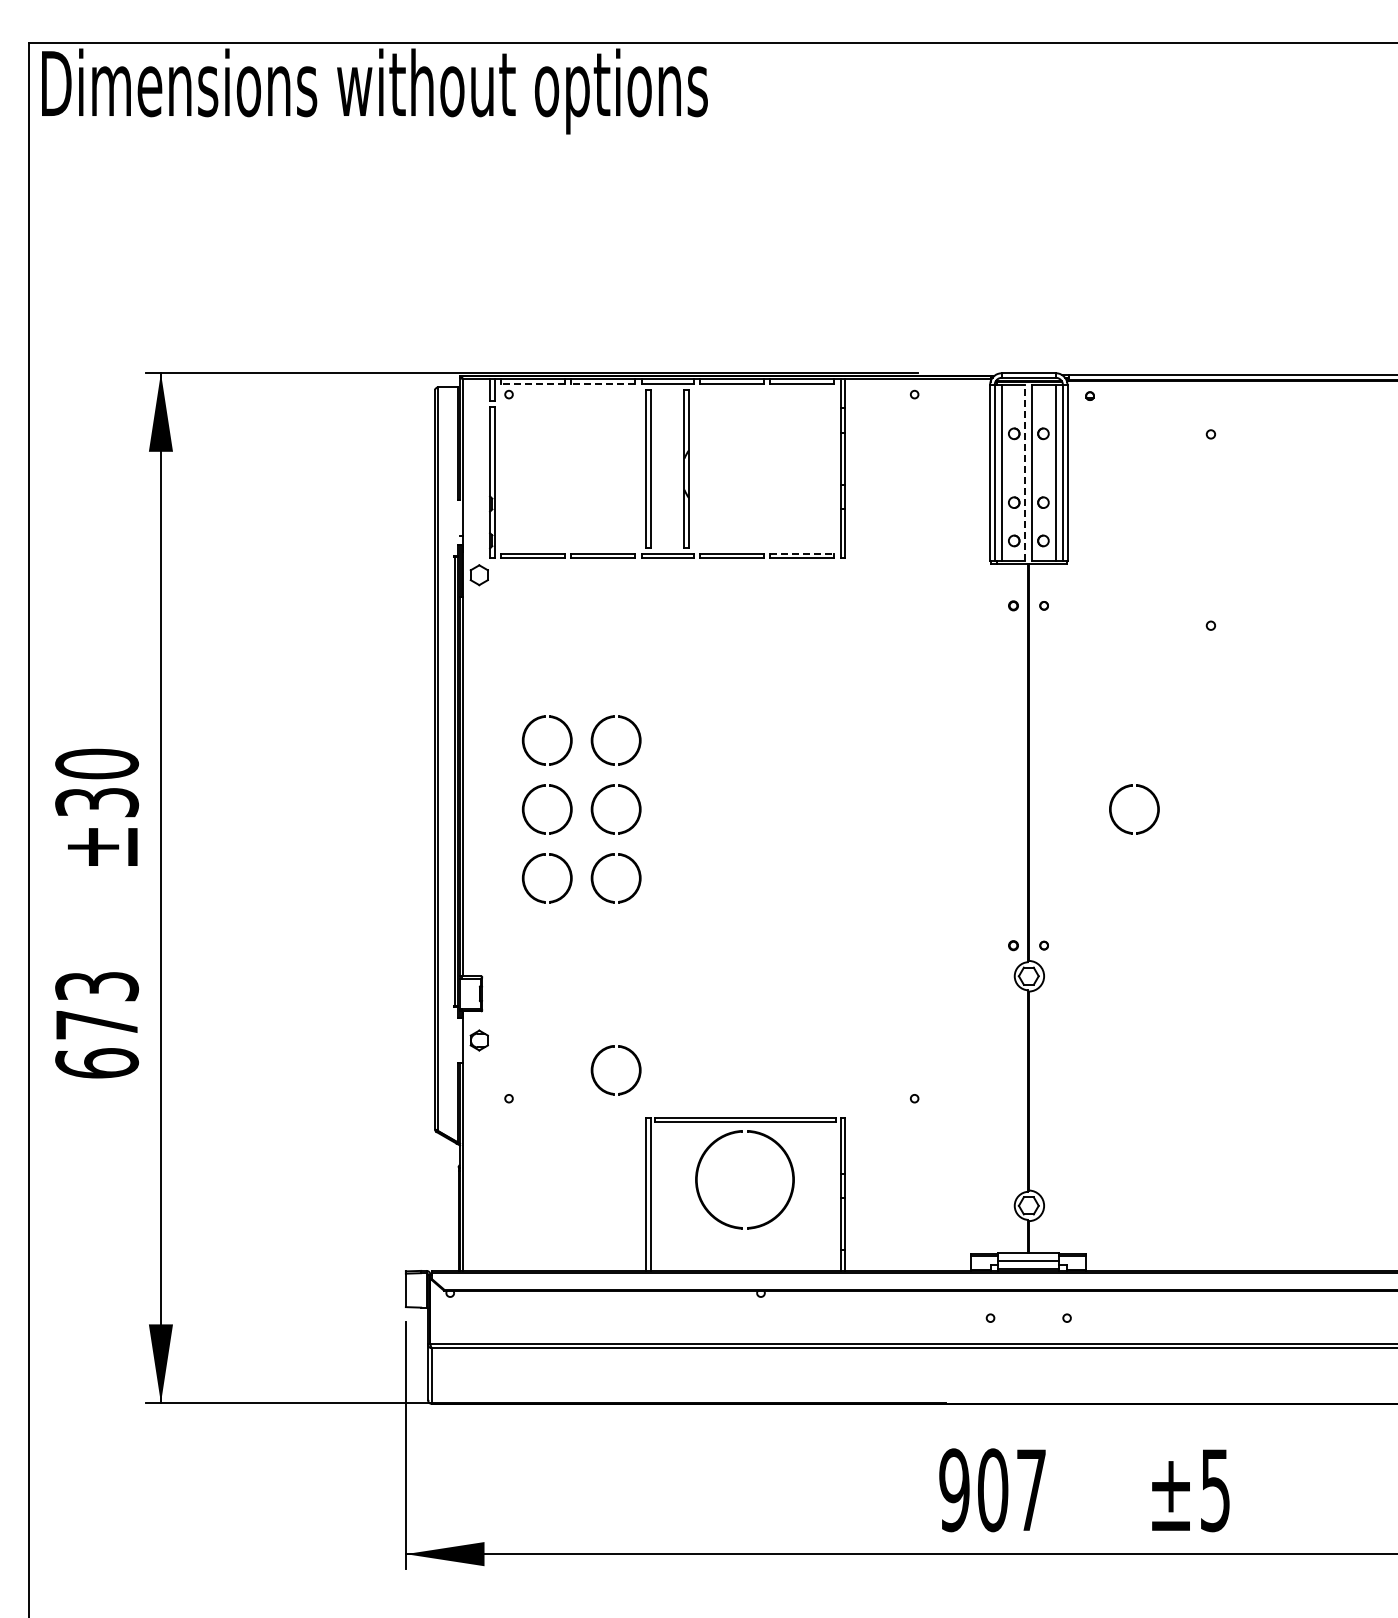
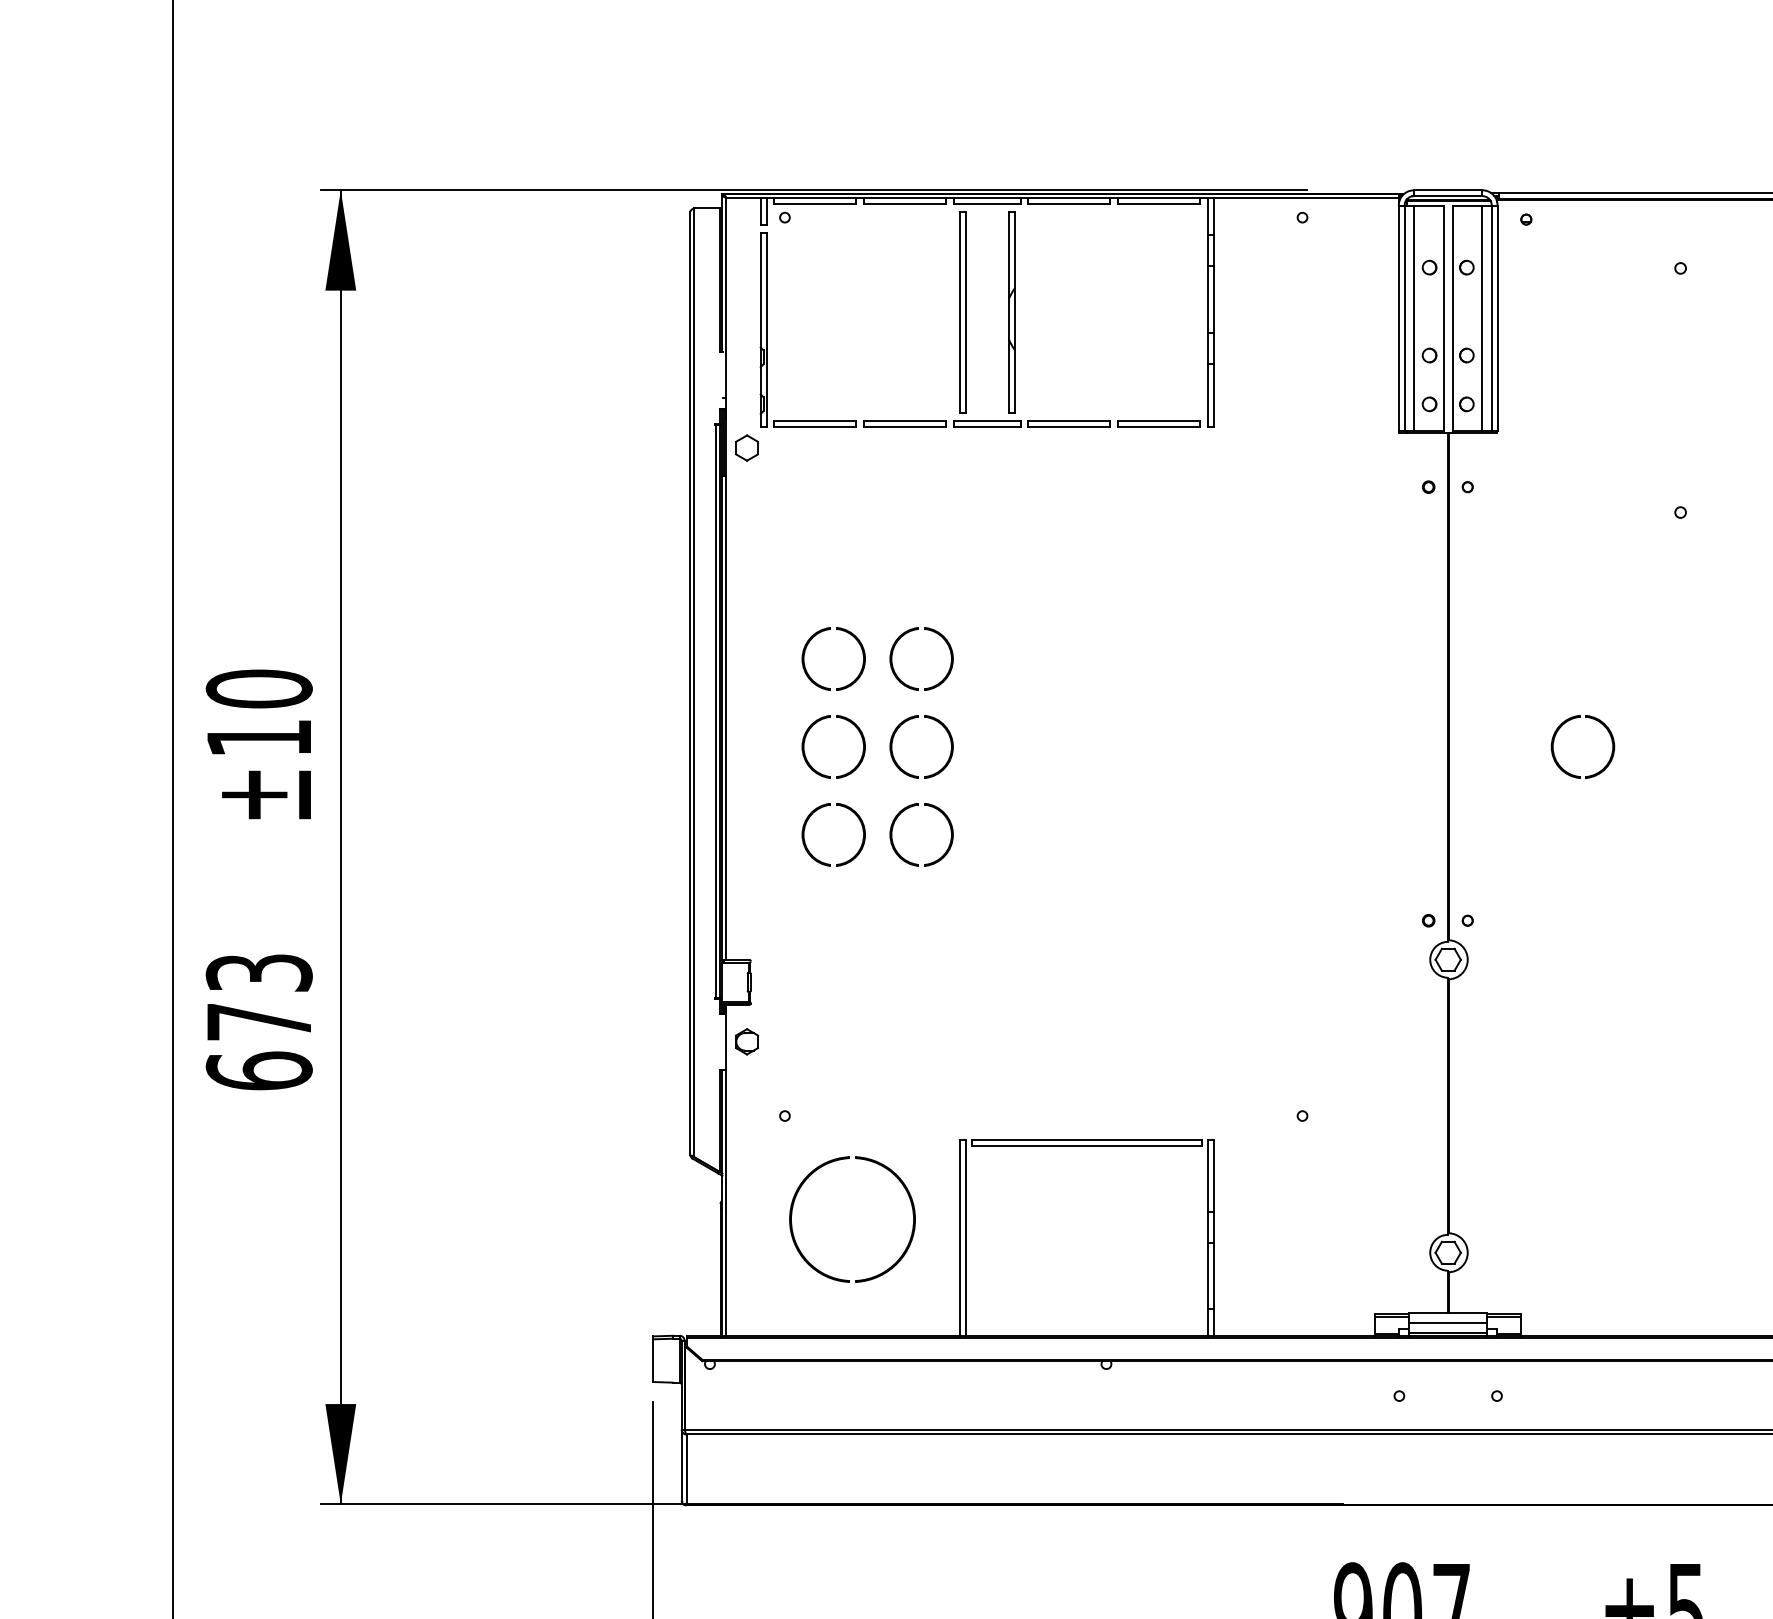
line: (532, 383) -> (814, 203), dashed -> solid
line: (602, 383) -> (904, 203), dashed -> solid
line: (1025, 472) -> (1443, 317), dashed -> solid
line: (802, 553) -> (1159, 420), dashed -> solid
text: (97, 802) -> (259, 738), ±30 -> ±10
part: (594, 1064) -> (894, 1072), removed
part: (705, 1154) -> (802, 1187), moved

